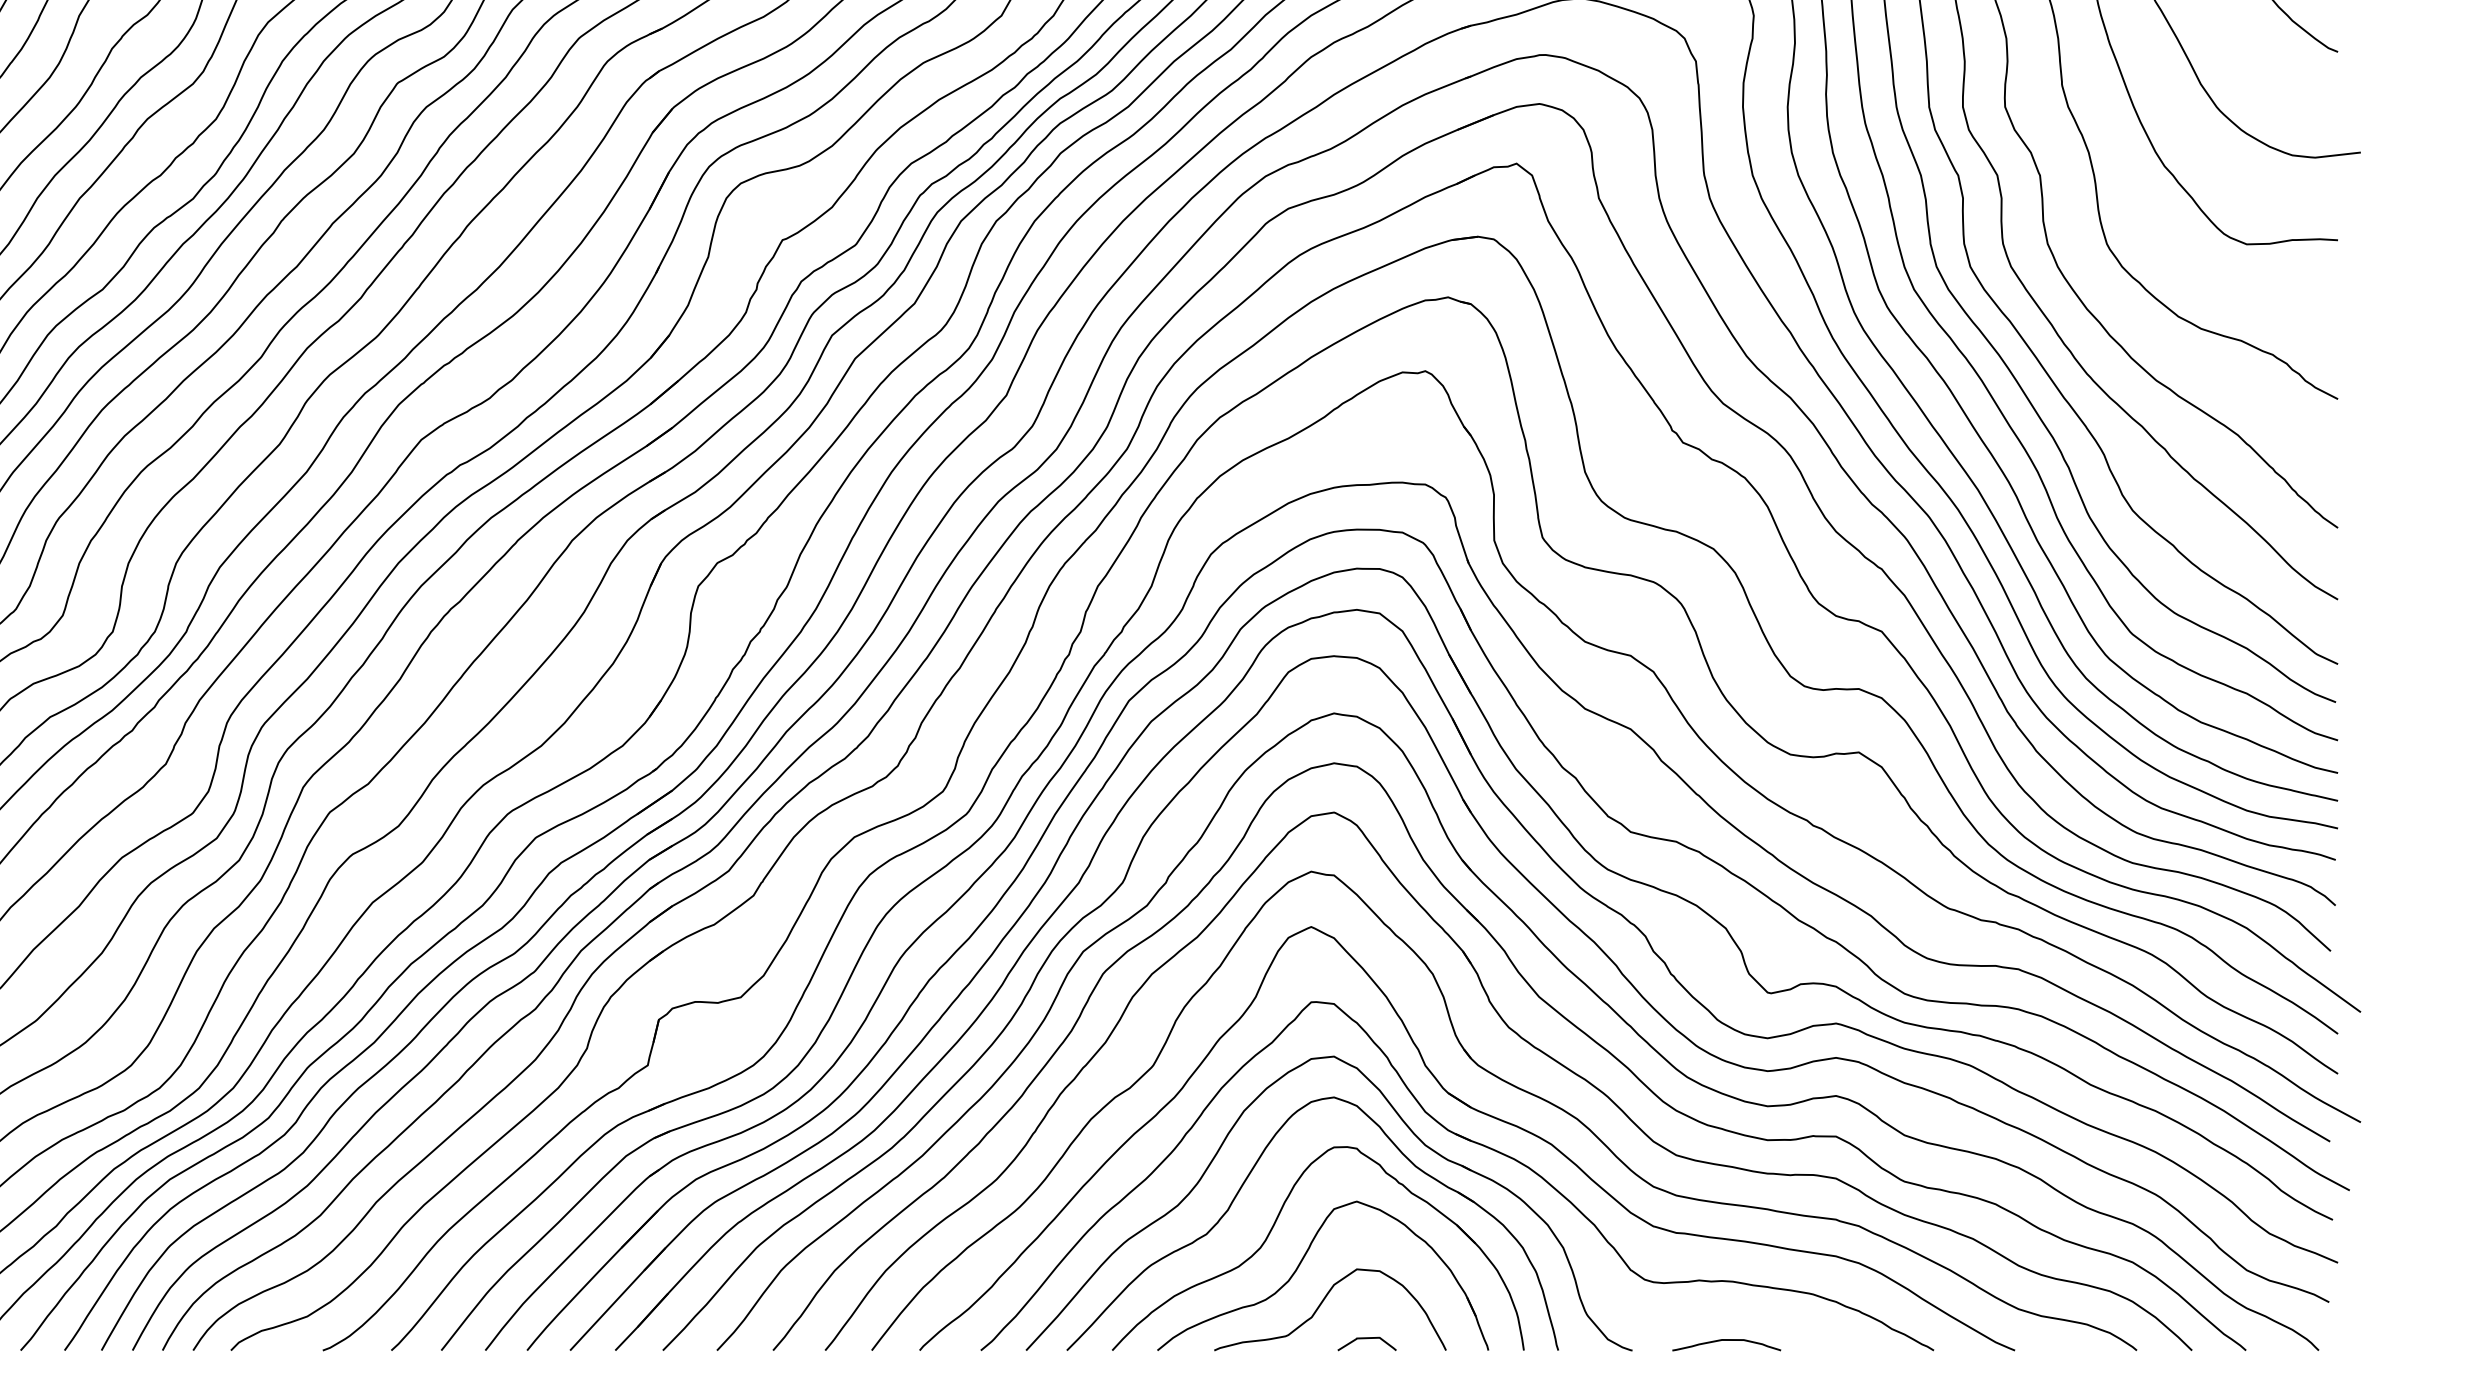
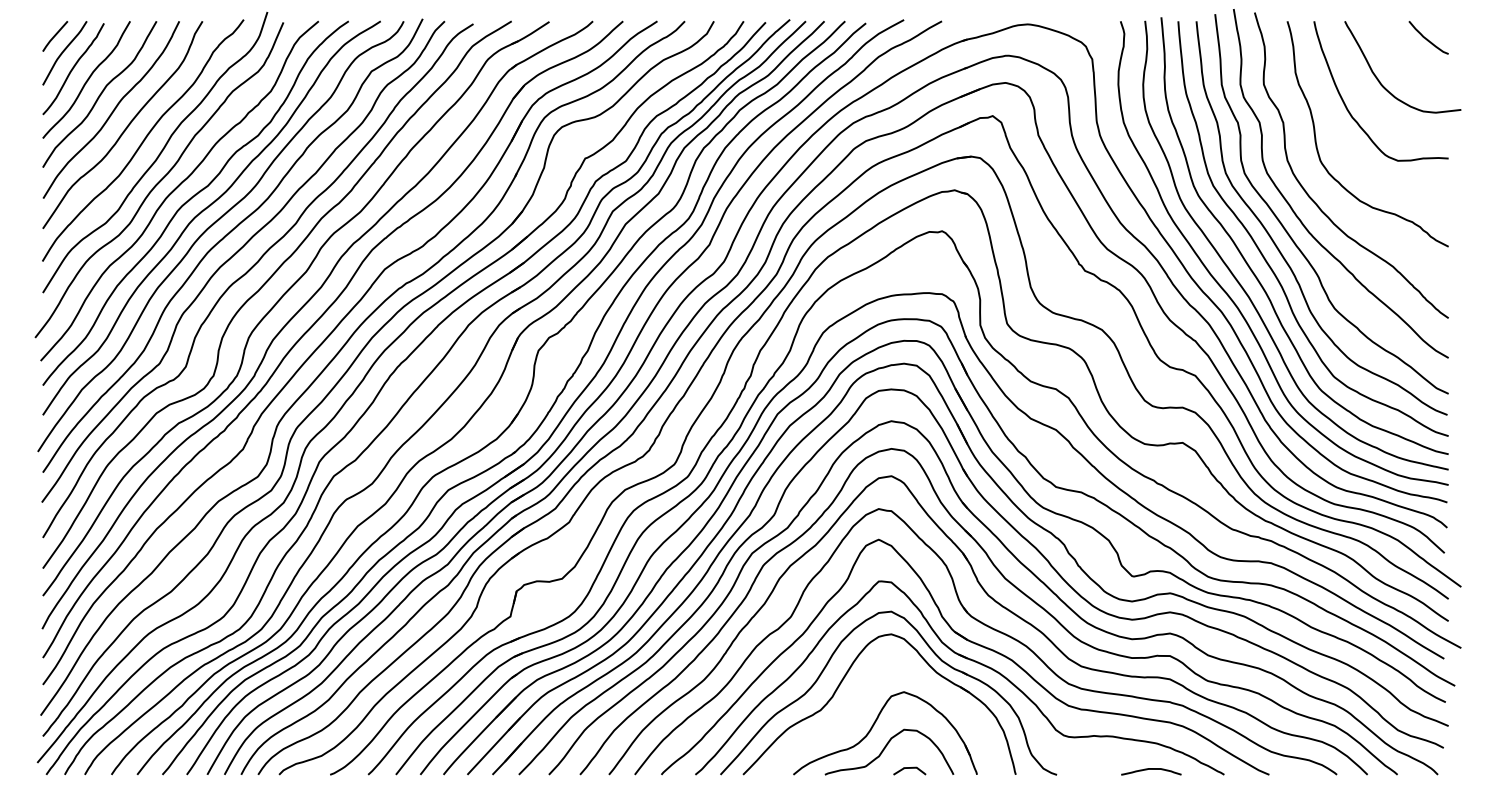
part: (1274, 1227) -> (858, 706), removed
curve: (1726, 1340) -> (1151, 769), moved

